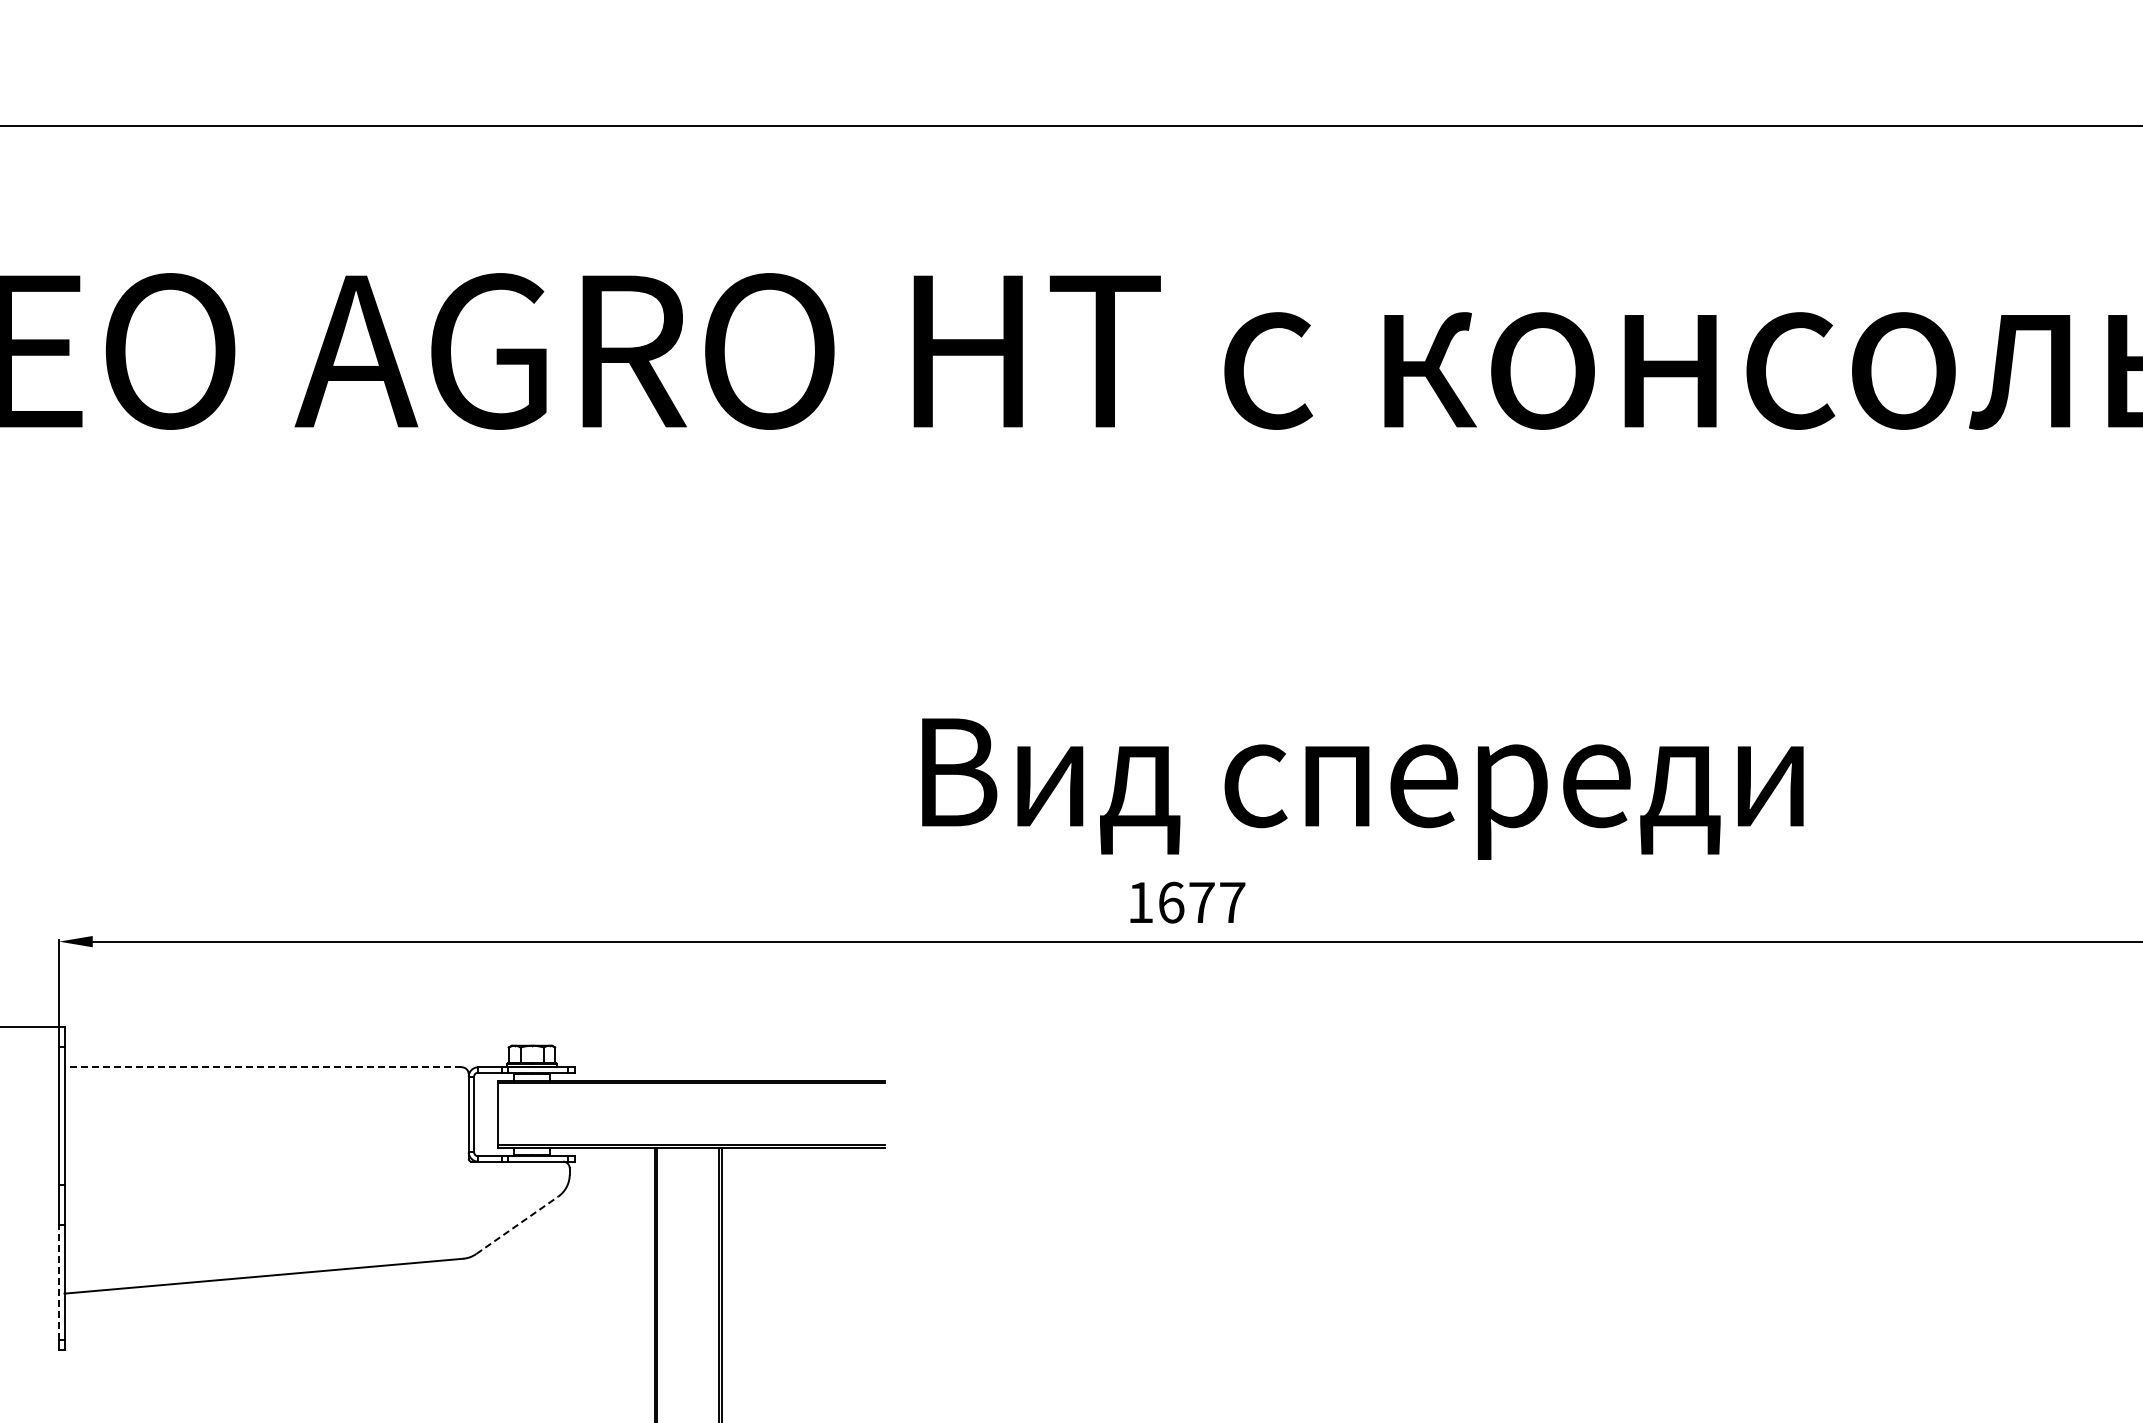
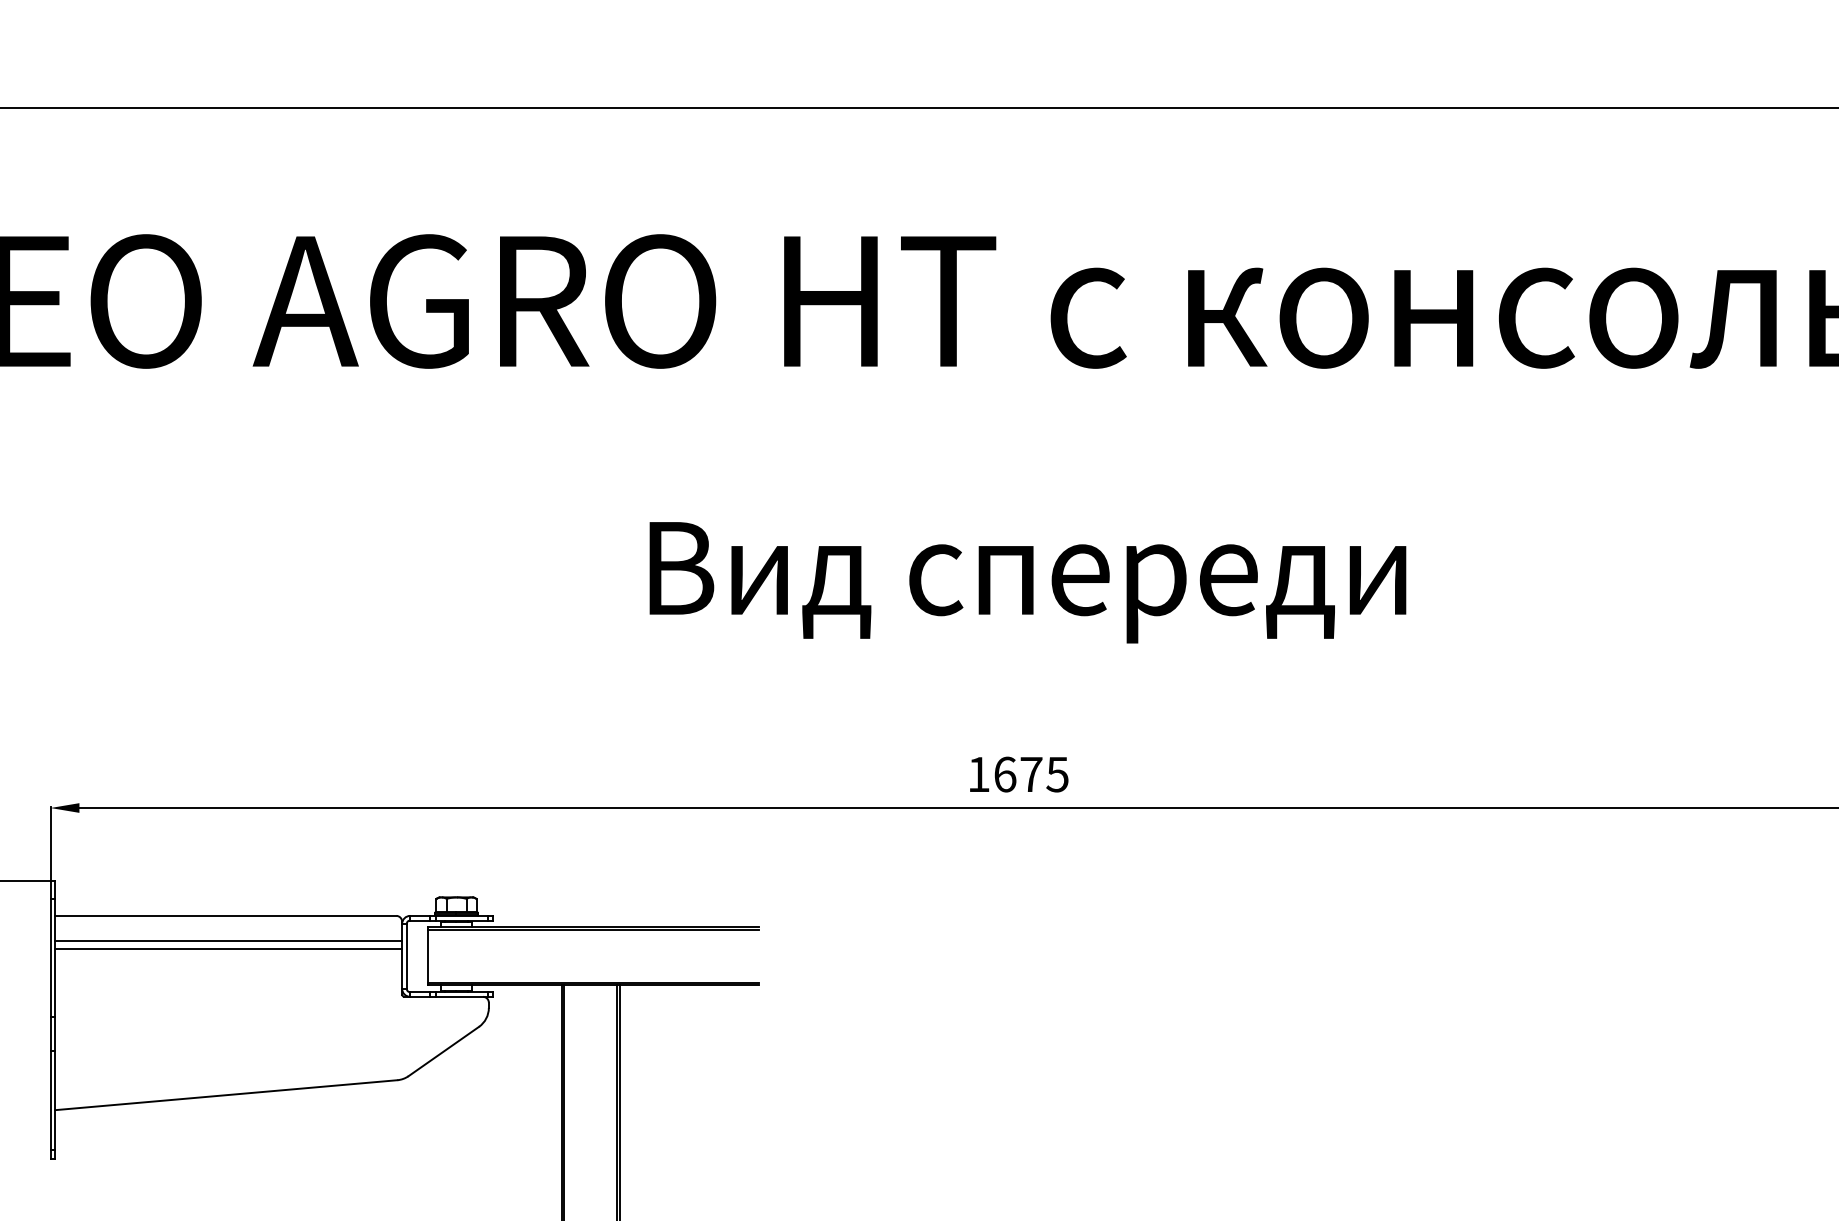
text: (1362, 788) -> (1027, 582), moved
text: (1232, 902) -> (1057, 774), 1677 -> 1675
line: (263, 1067) -> (225, 916), dashed -> solid
line: (266, 1096) -> (228, 940), added
line: (266, 1106) -> (228, 949), added
line: (517, 1225) -> (444, 1051), dashed -> solid
line: (59, 1281) -> (50, 1099), dashed -> solid

